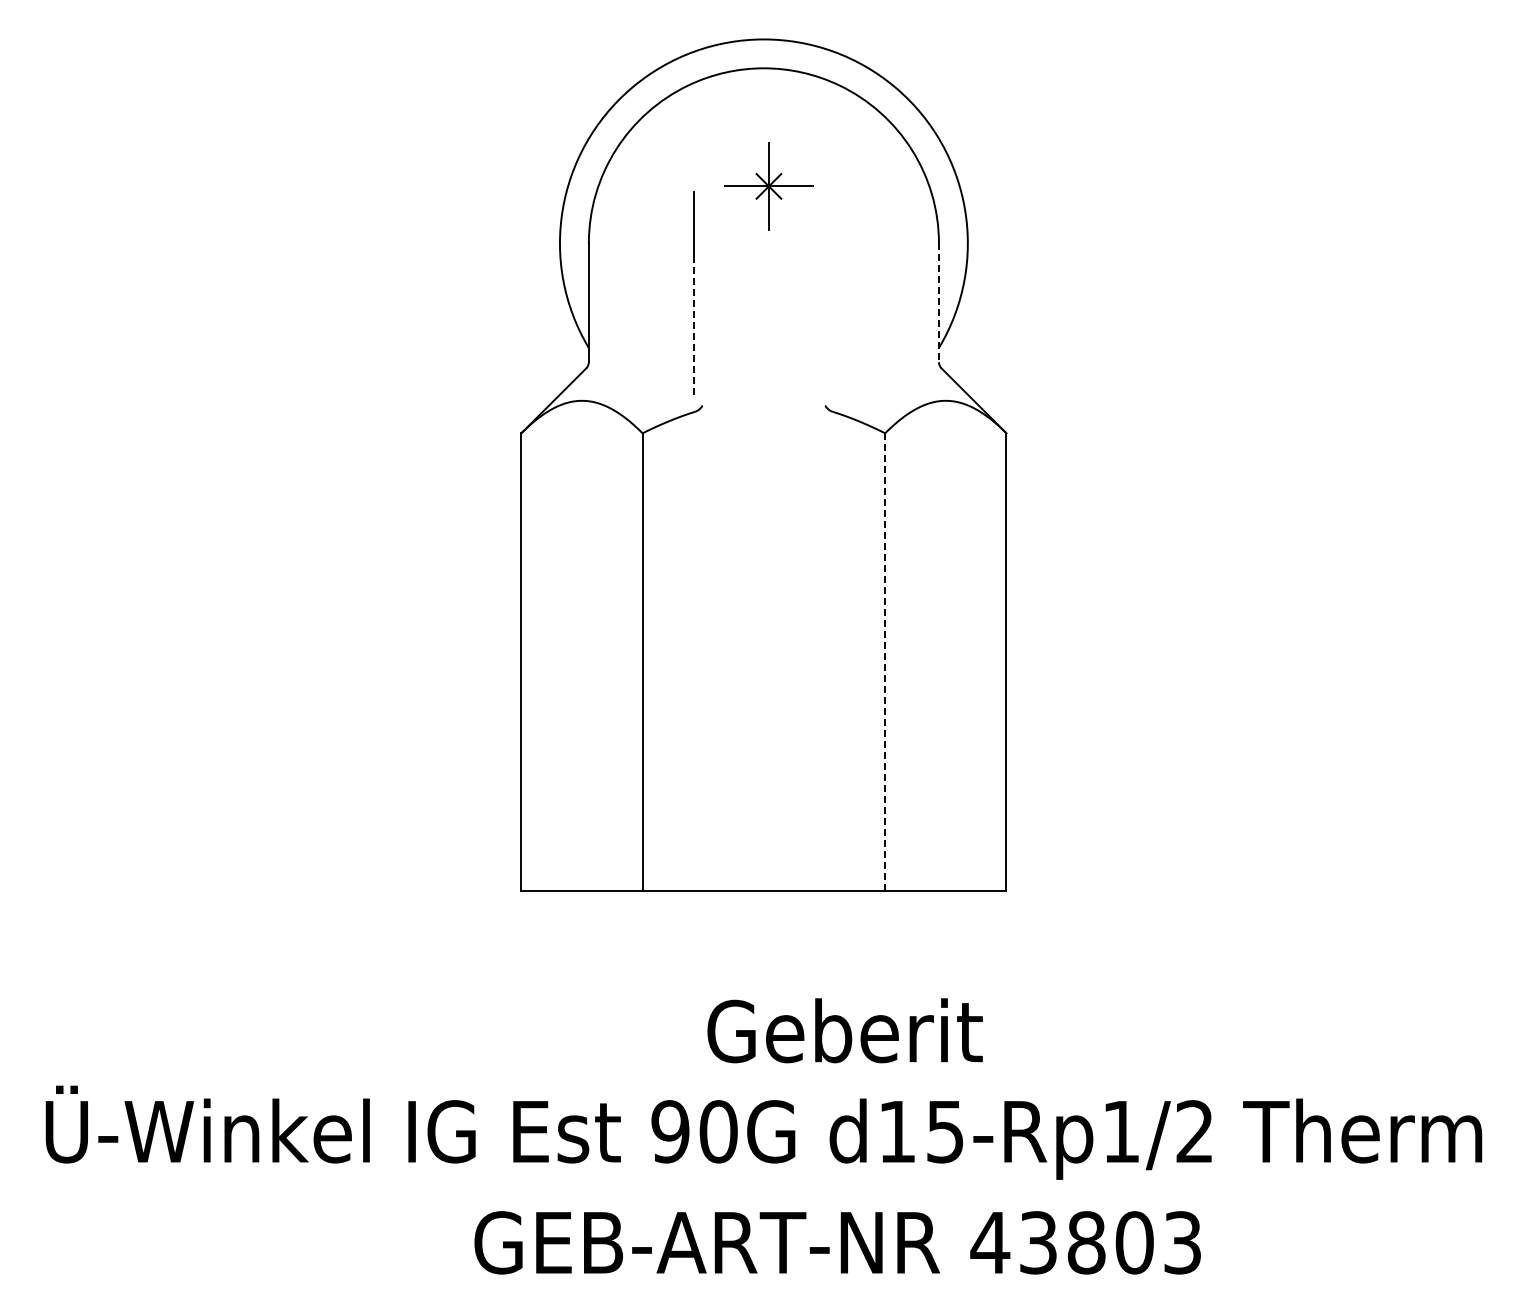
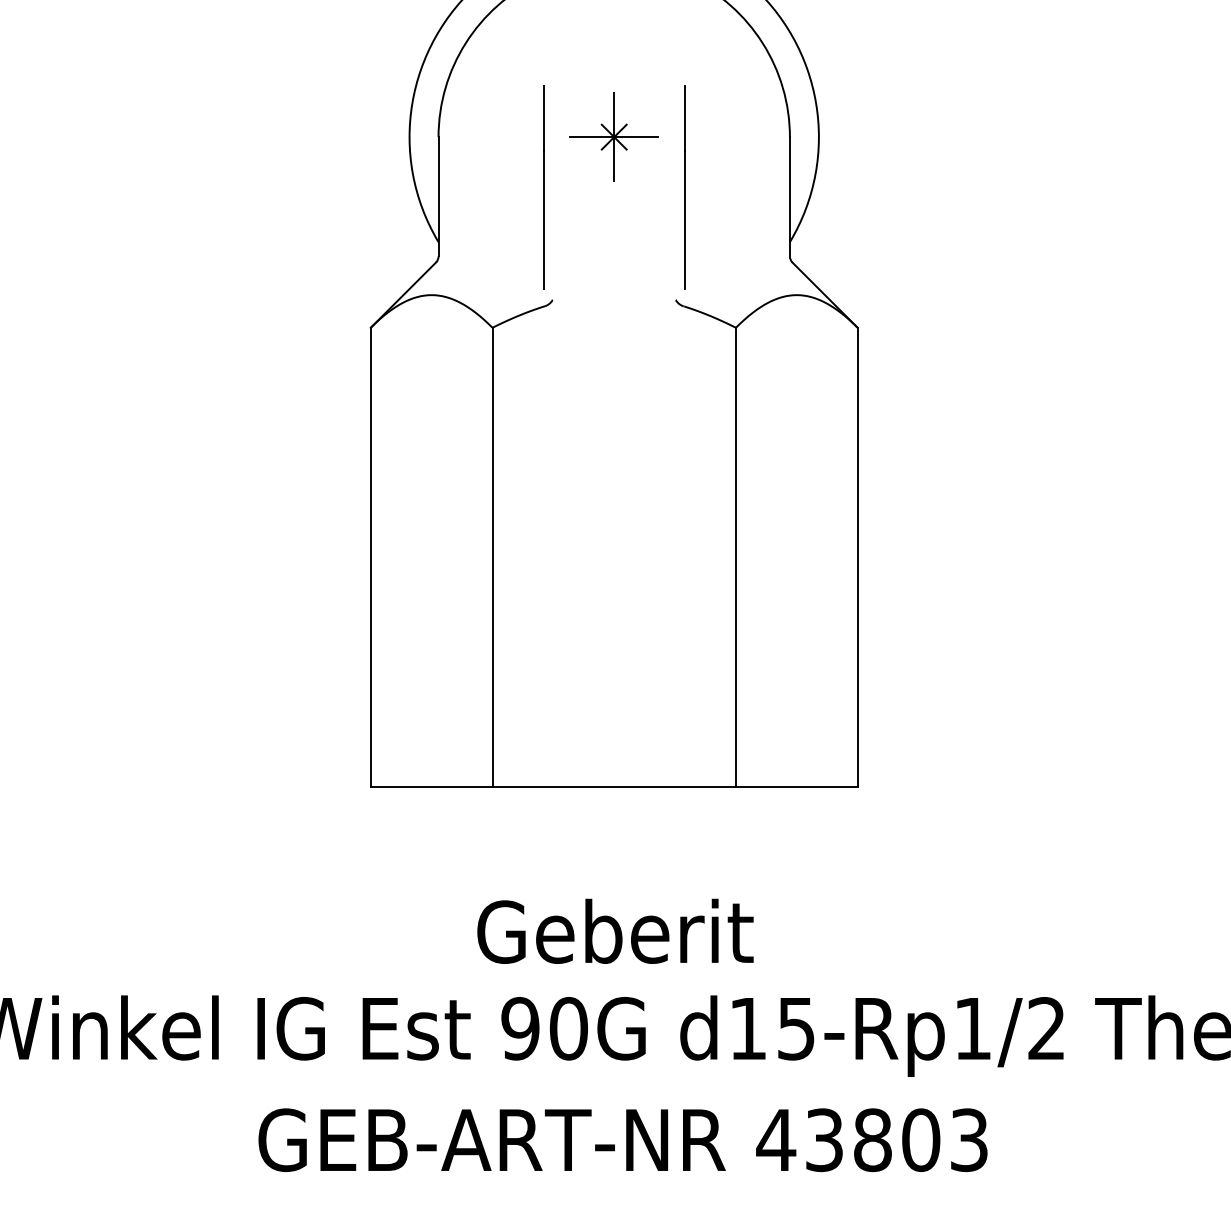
part: (768, 186) -> (613, 137), moved
line: (833, 293) -> (684, 187), added
line: (938, 303) -> (789, 197), dashed -> solid
line: (693, 326) -> (543, 220), dashed -> solid
line: (885, 662) -> (736, 557), dashed -> solid
text: (844, 1030) -> (614, 931), moved
text: (837, 1242) -> (622, 1139), moved

